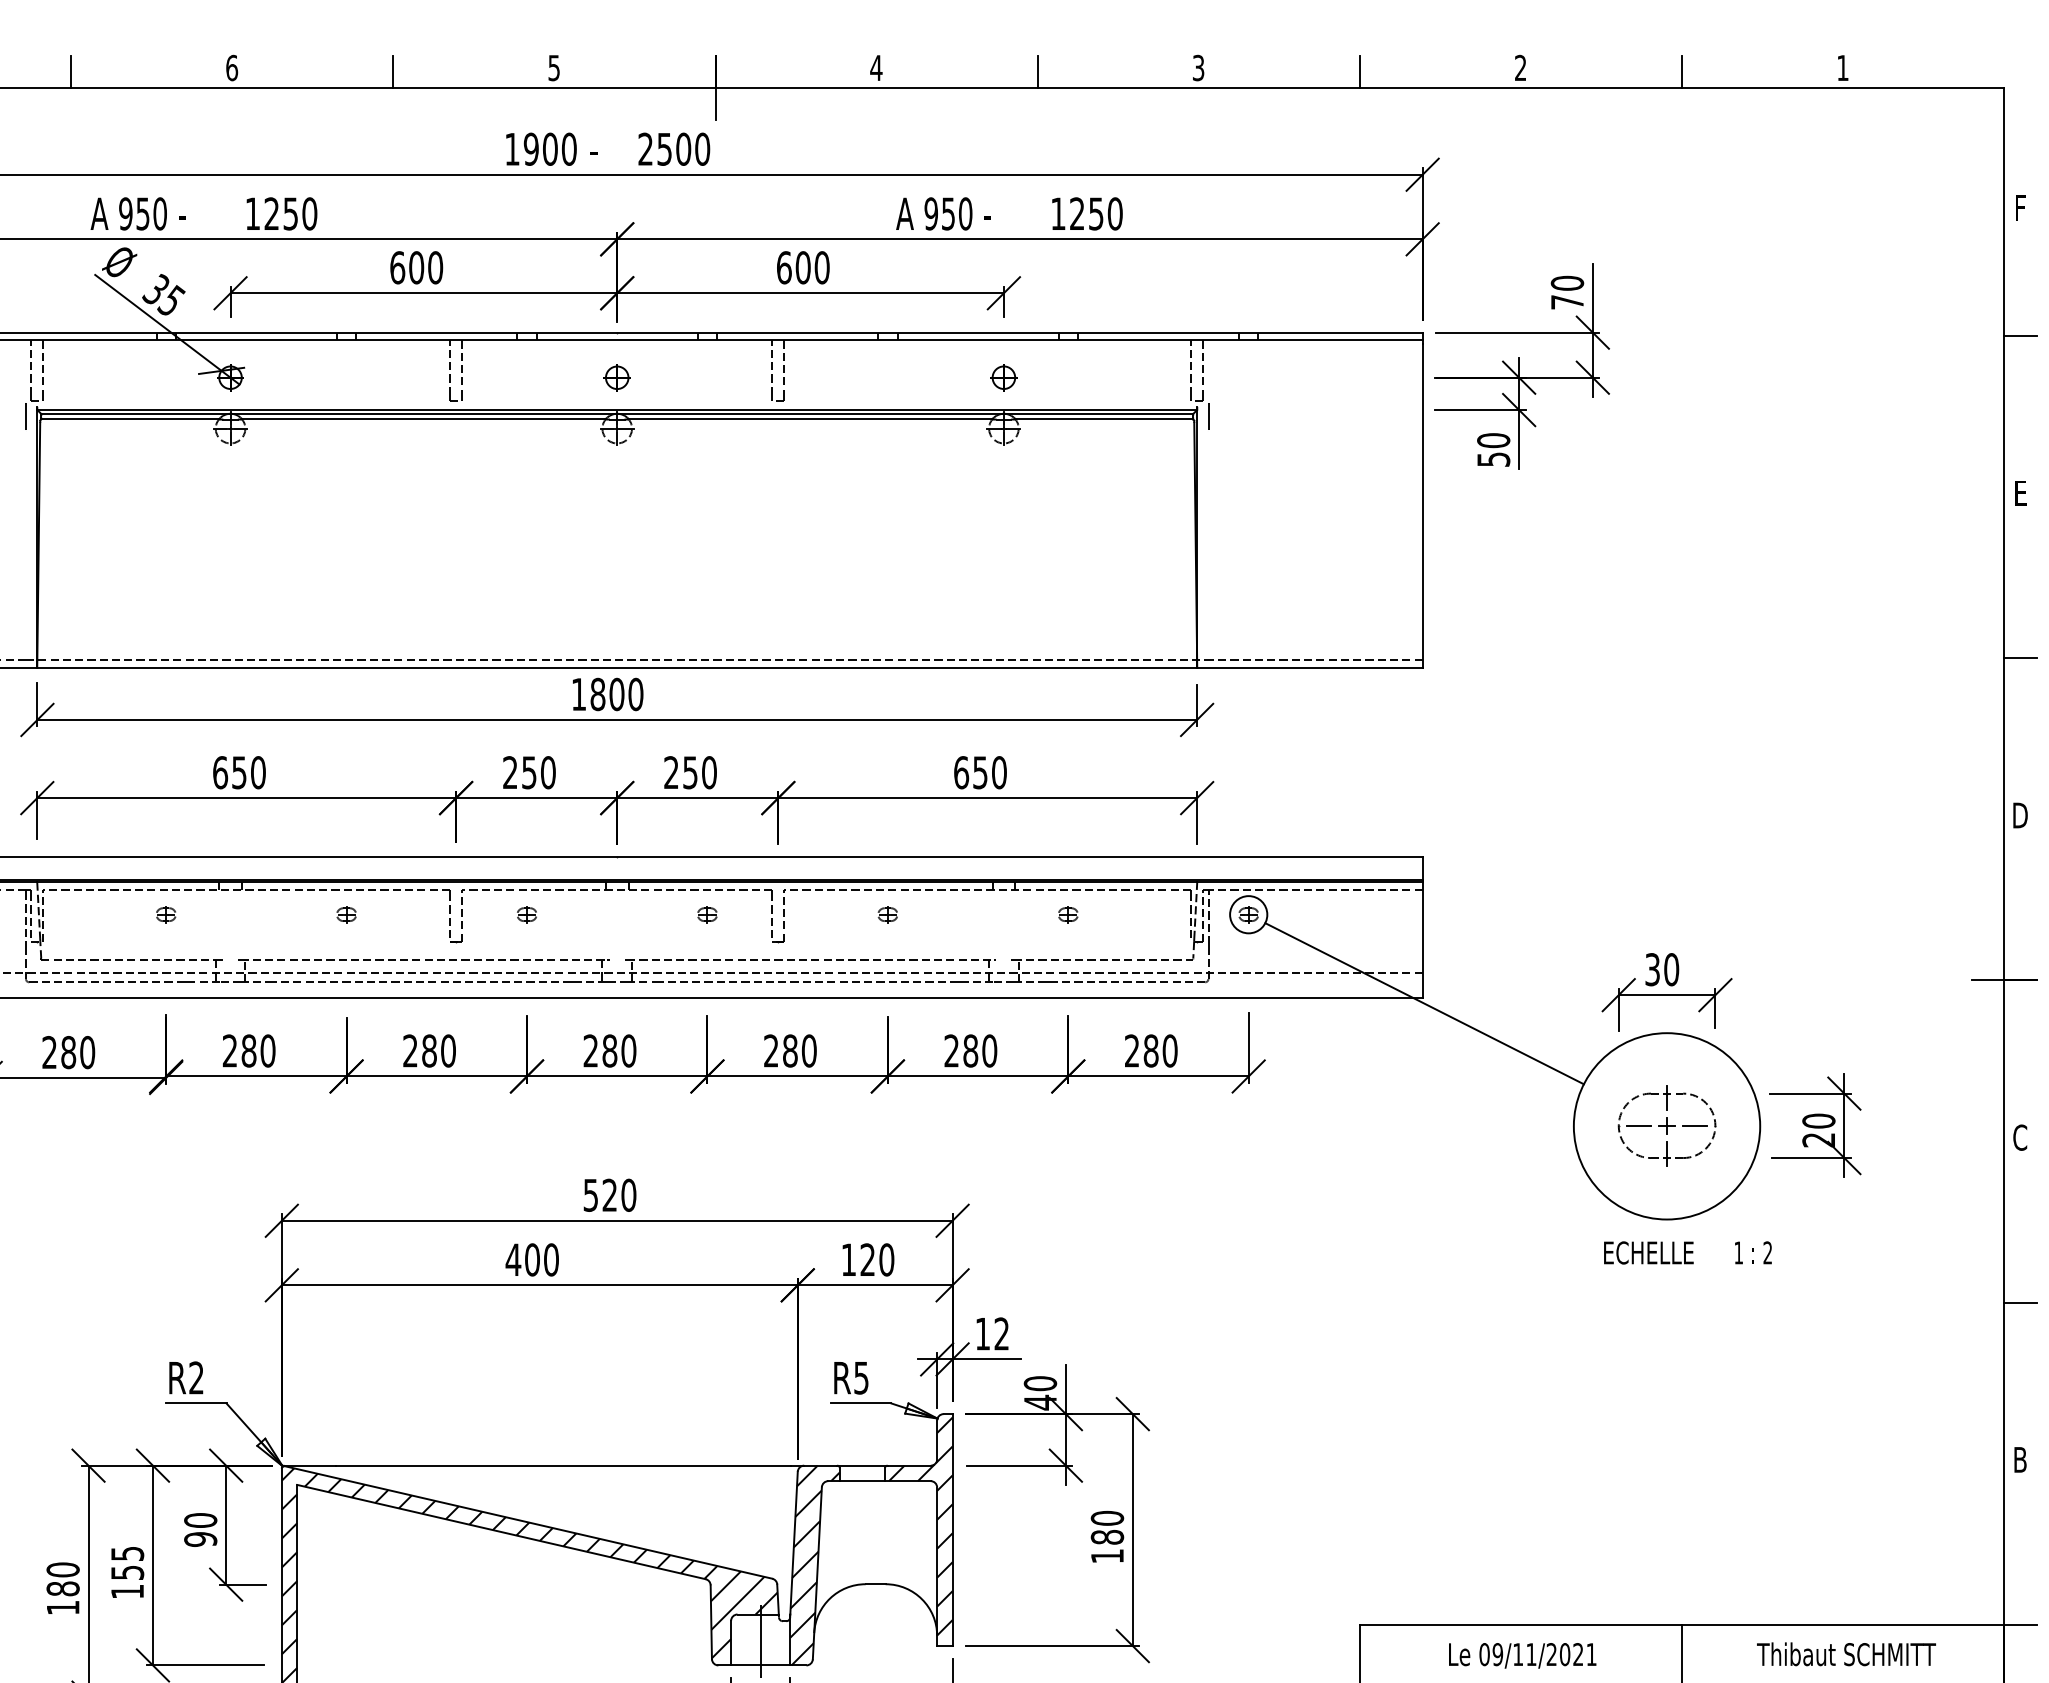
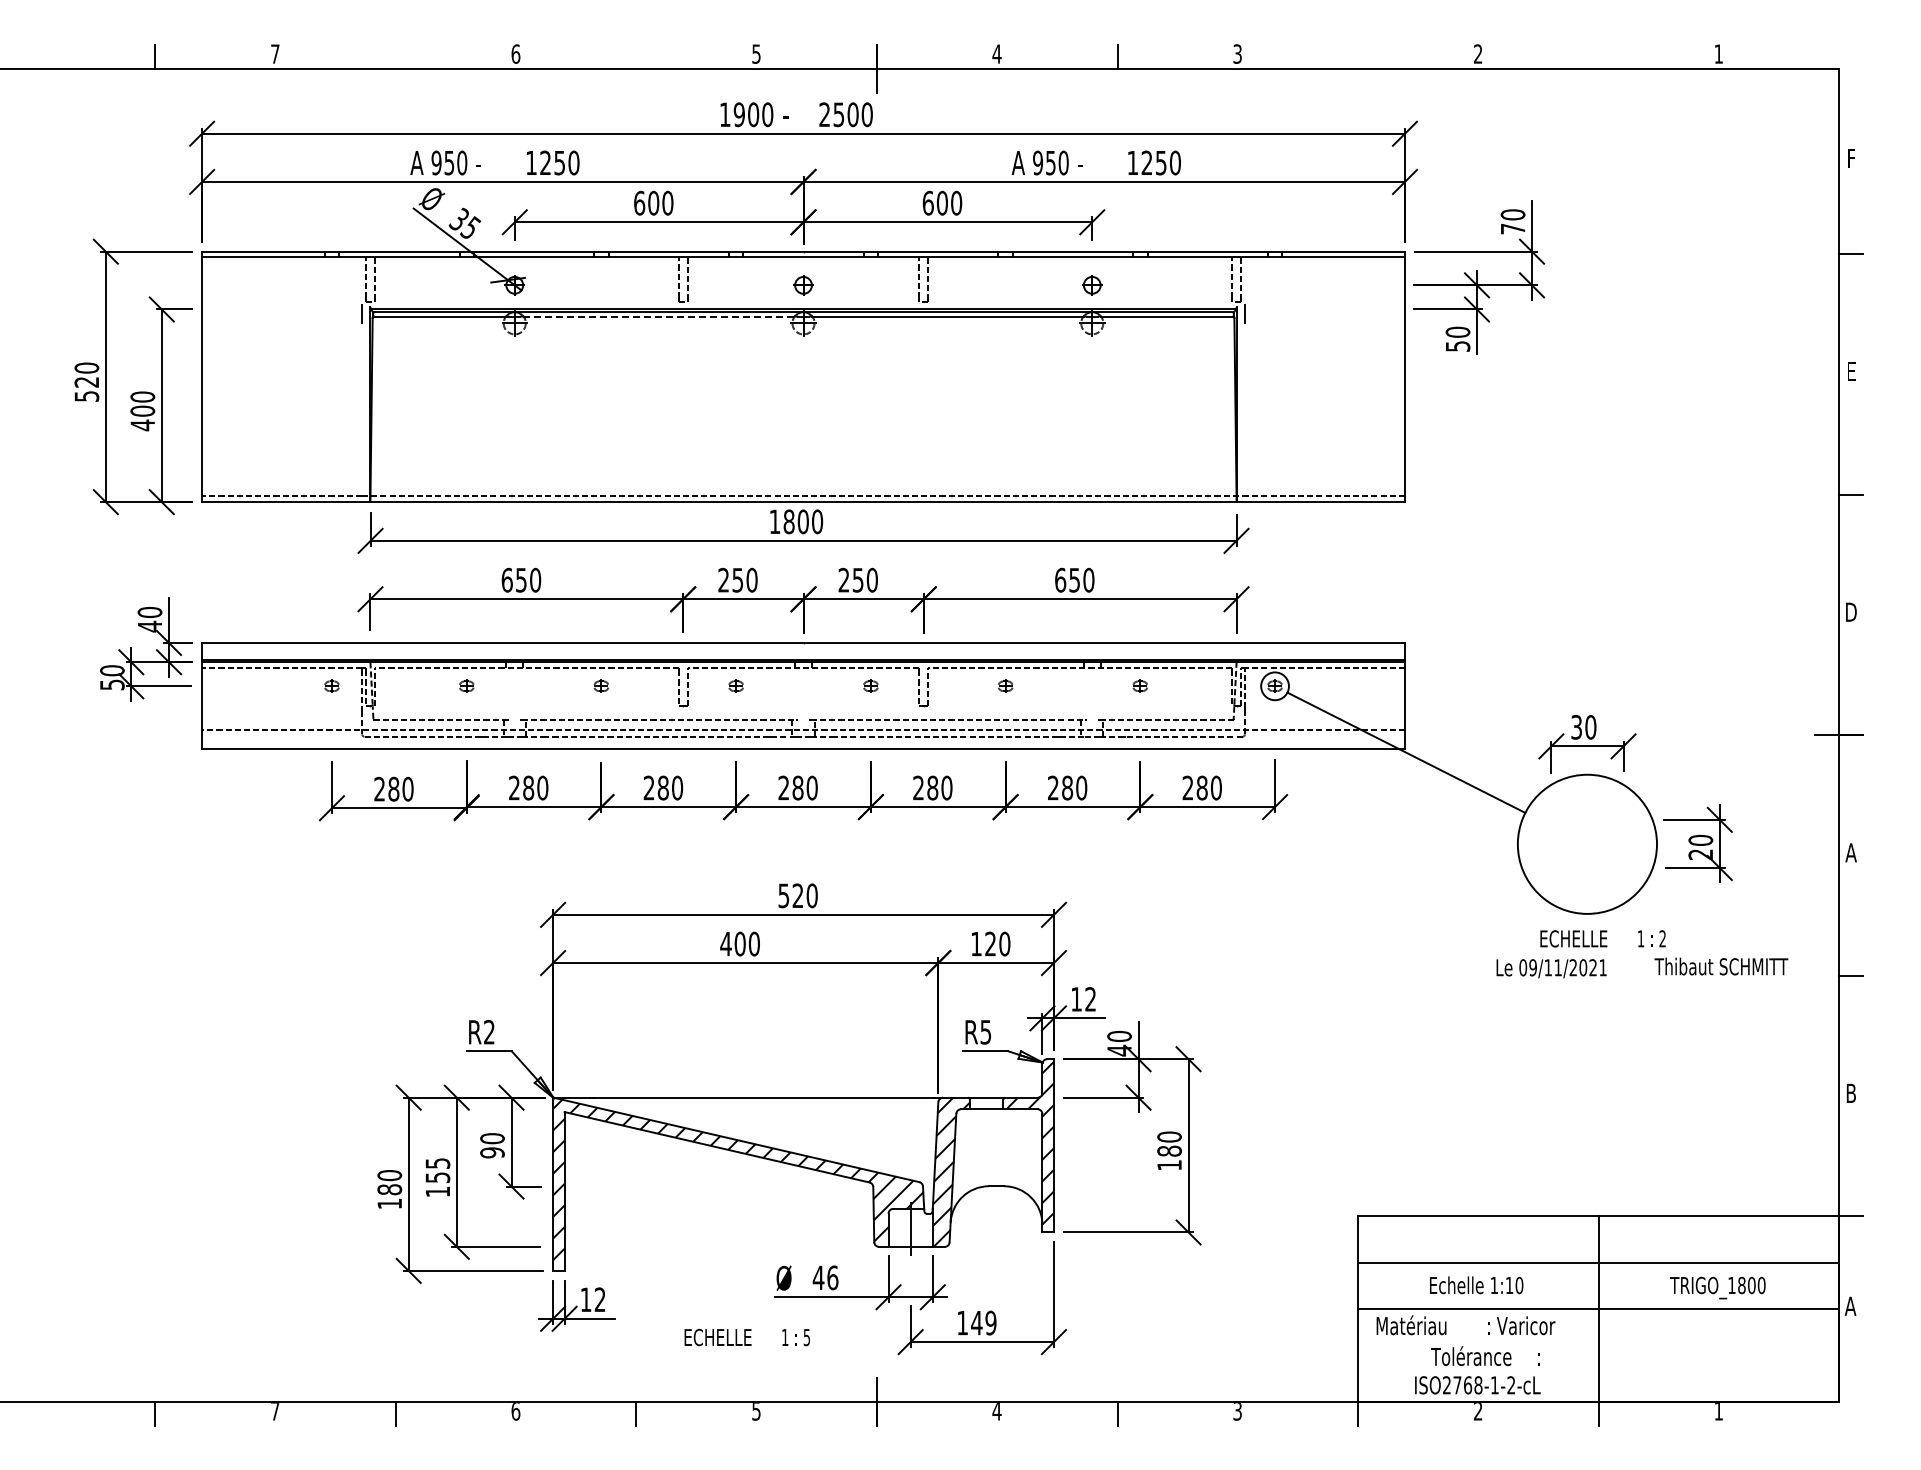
line: (70, 71) -> (395, 56), removed
line: (393, 71) -> (636, 56), removed
line: (1360, 71) -> (1358, 56), removed
line: (1681, 71) -> (1598, 56), removed
line: (424, 419) -> (659, 316), solid -> dashed
part: (1667, 1125) -> (1587, 843), removed
text: (2019, 1137) -> (1850, 852), C -> A
text: (1846, 1654) -> (1721, 966), moved
text: (1522, 1655) -> (1551, 968), moved

